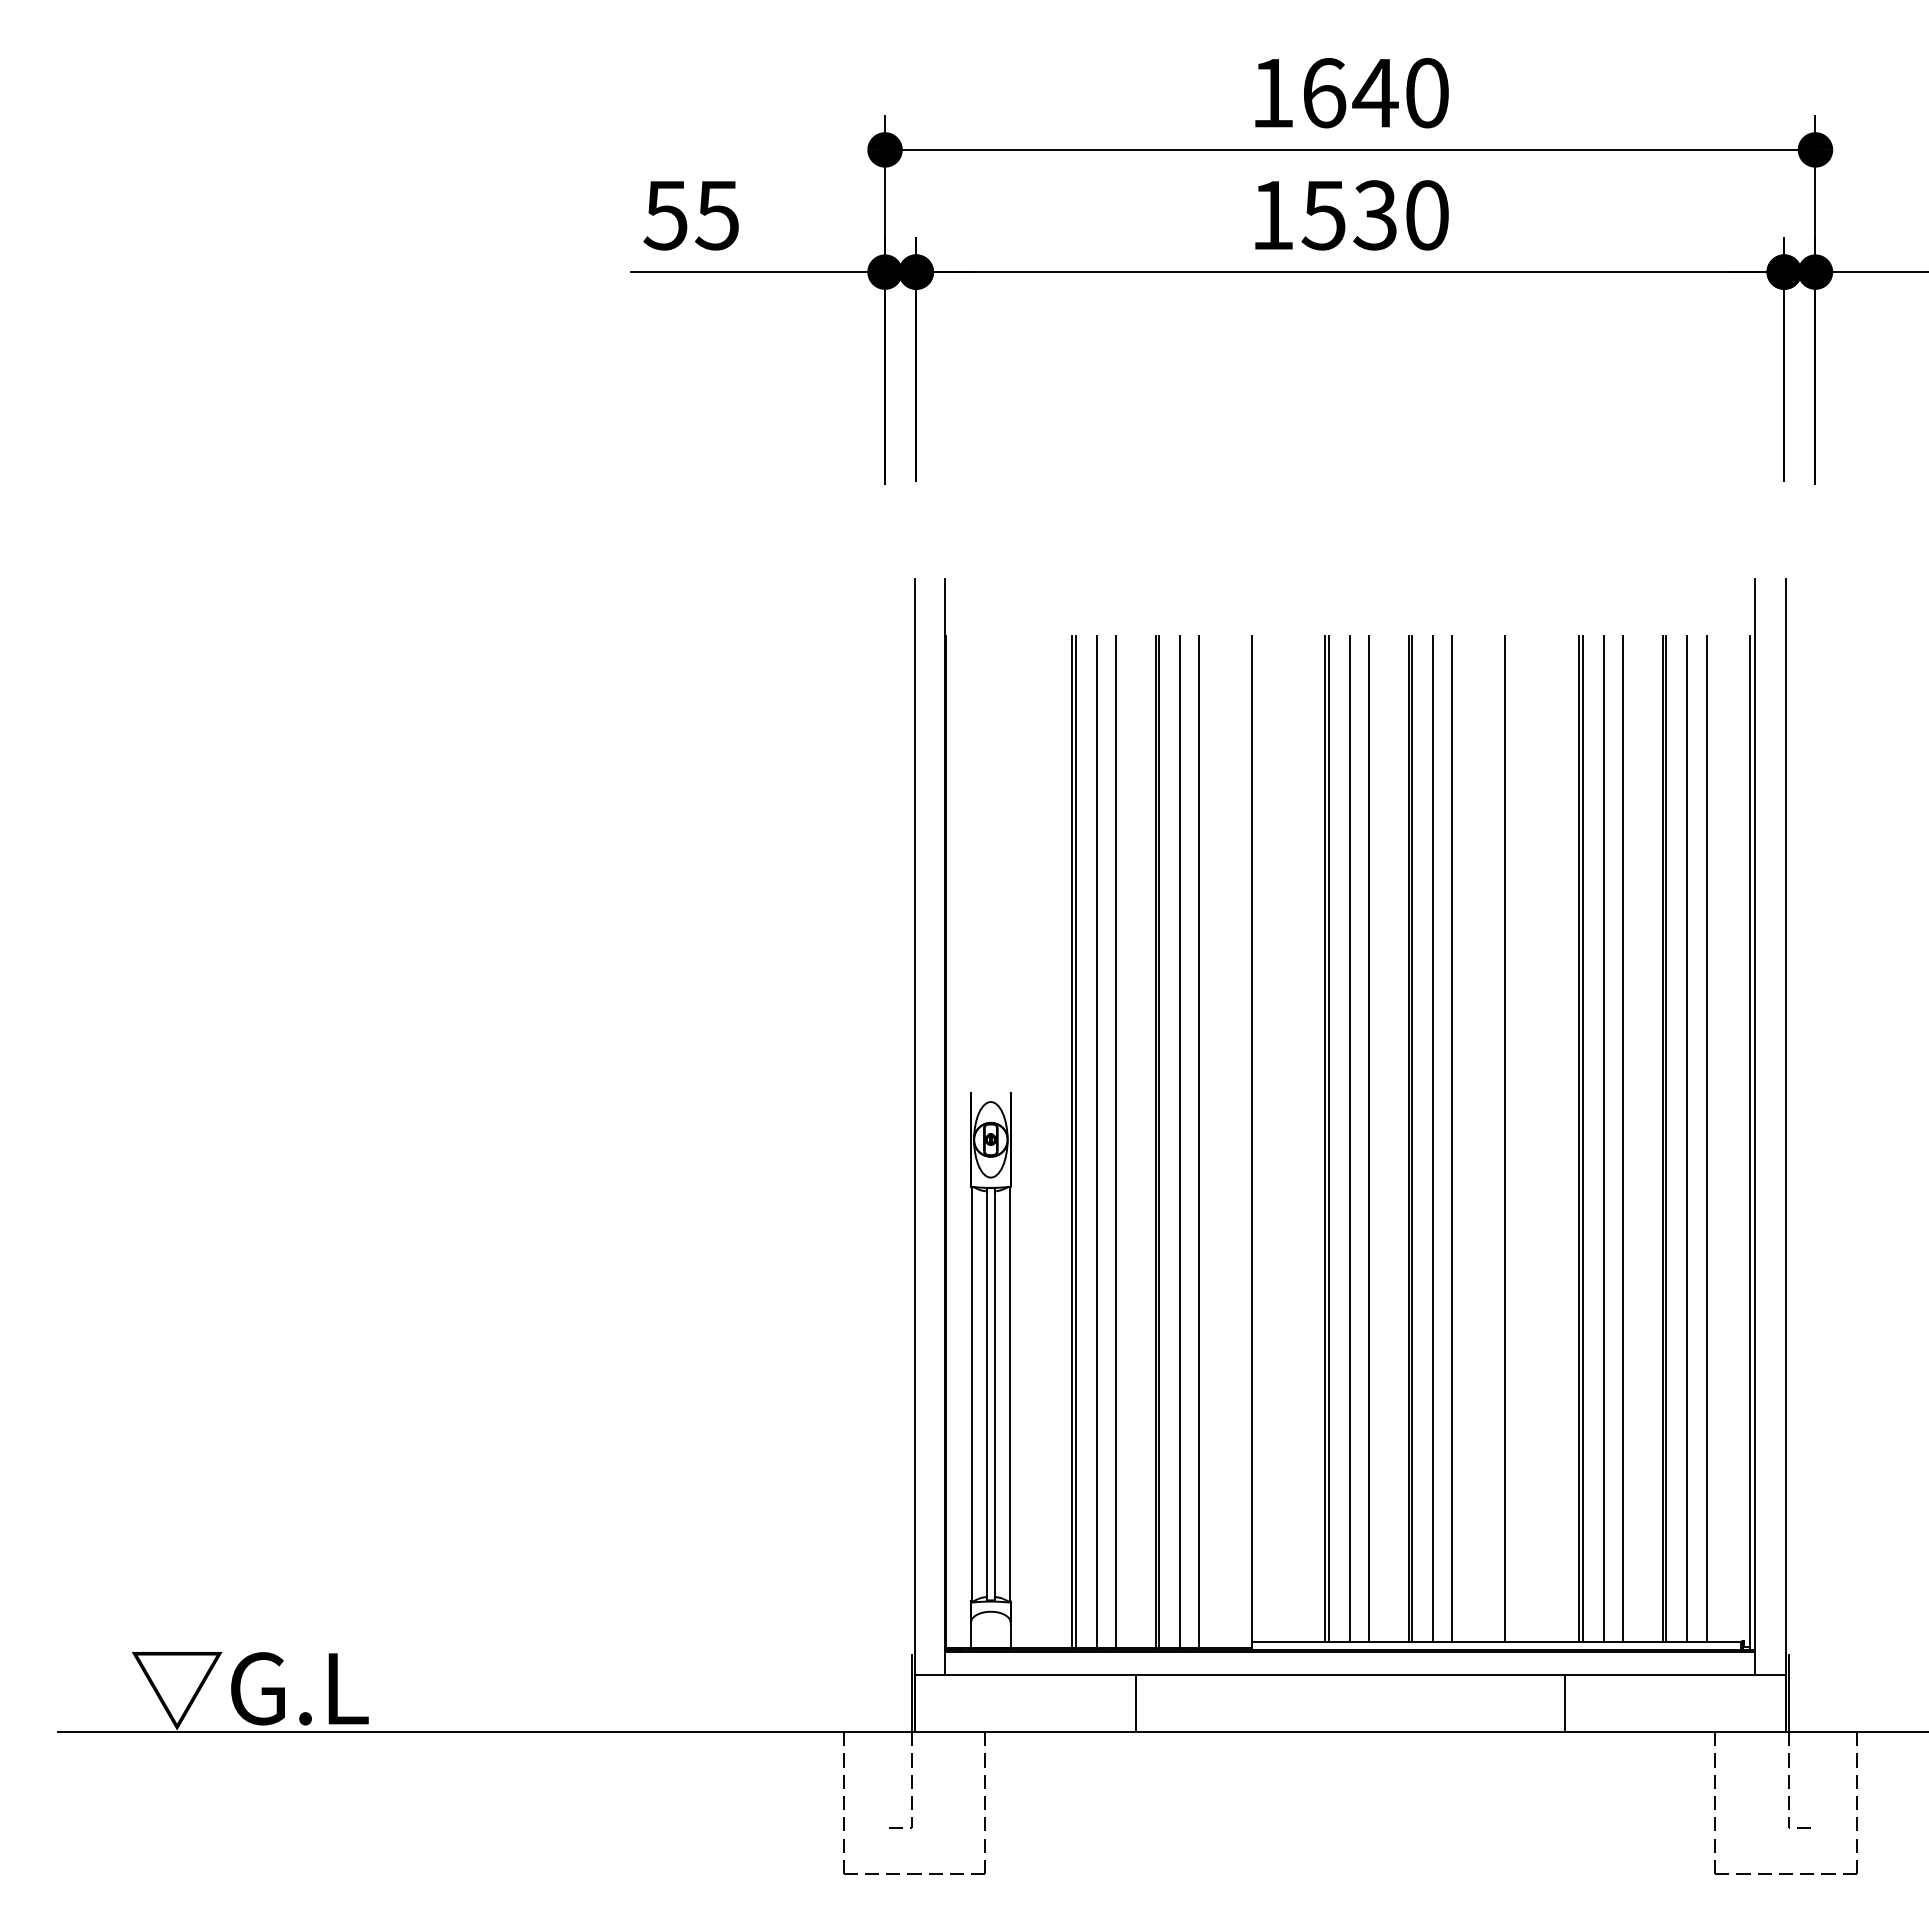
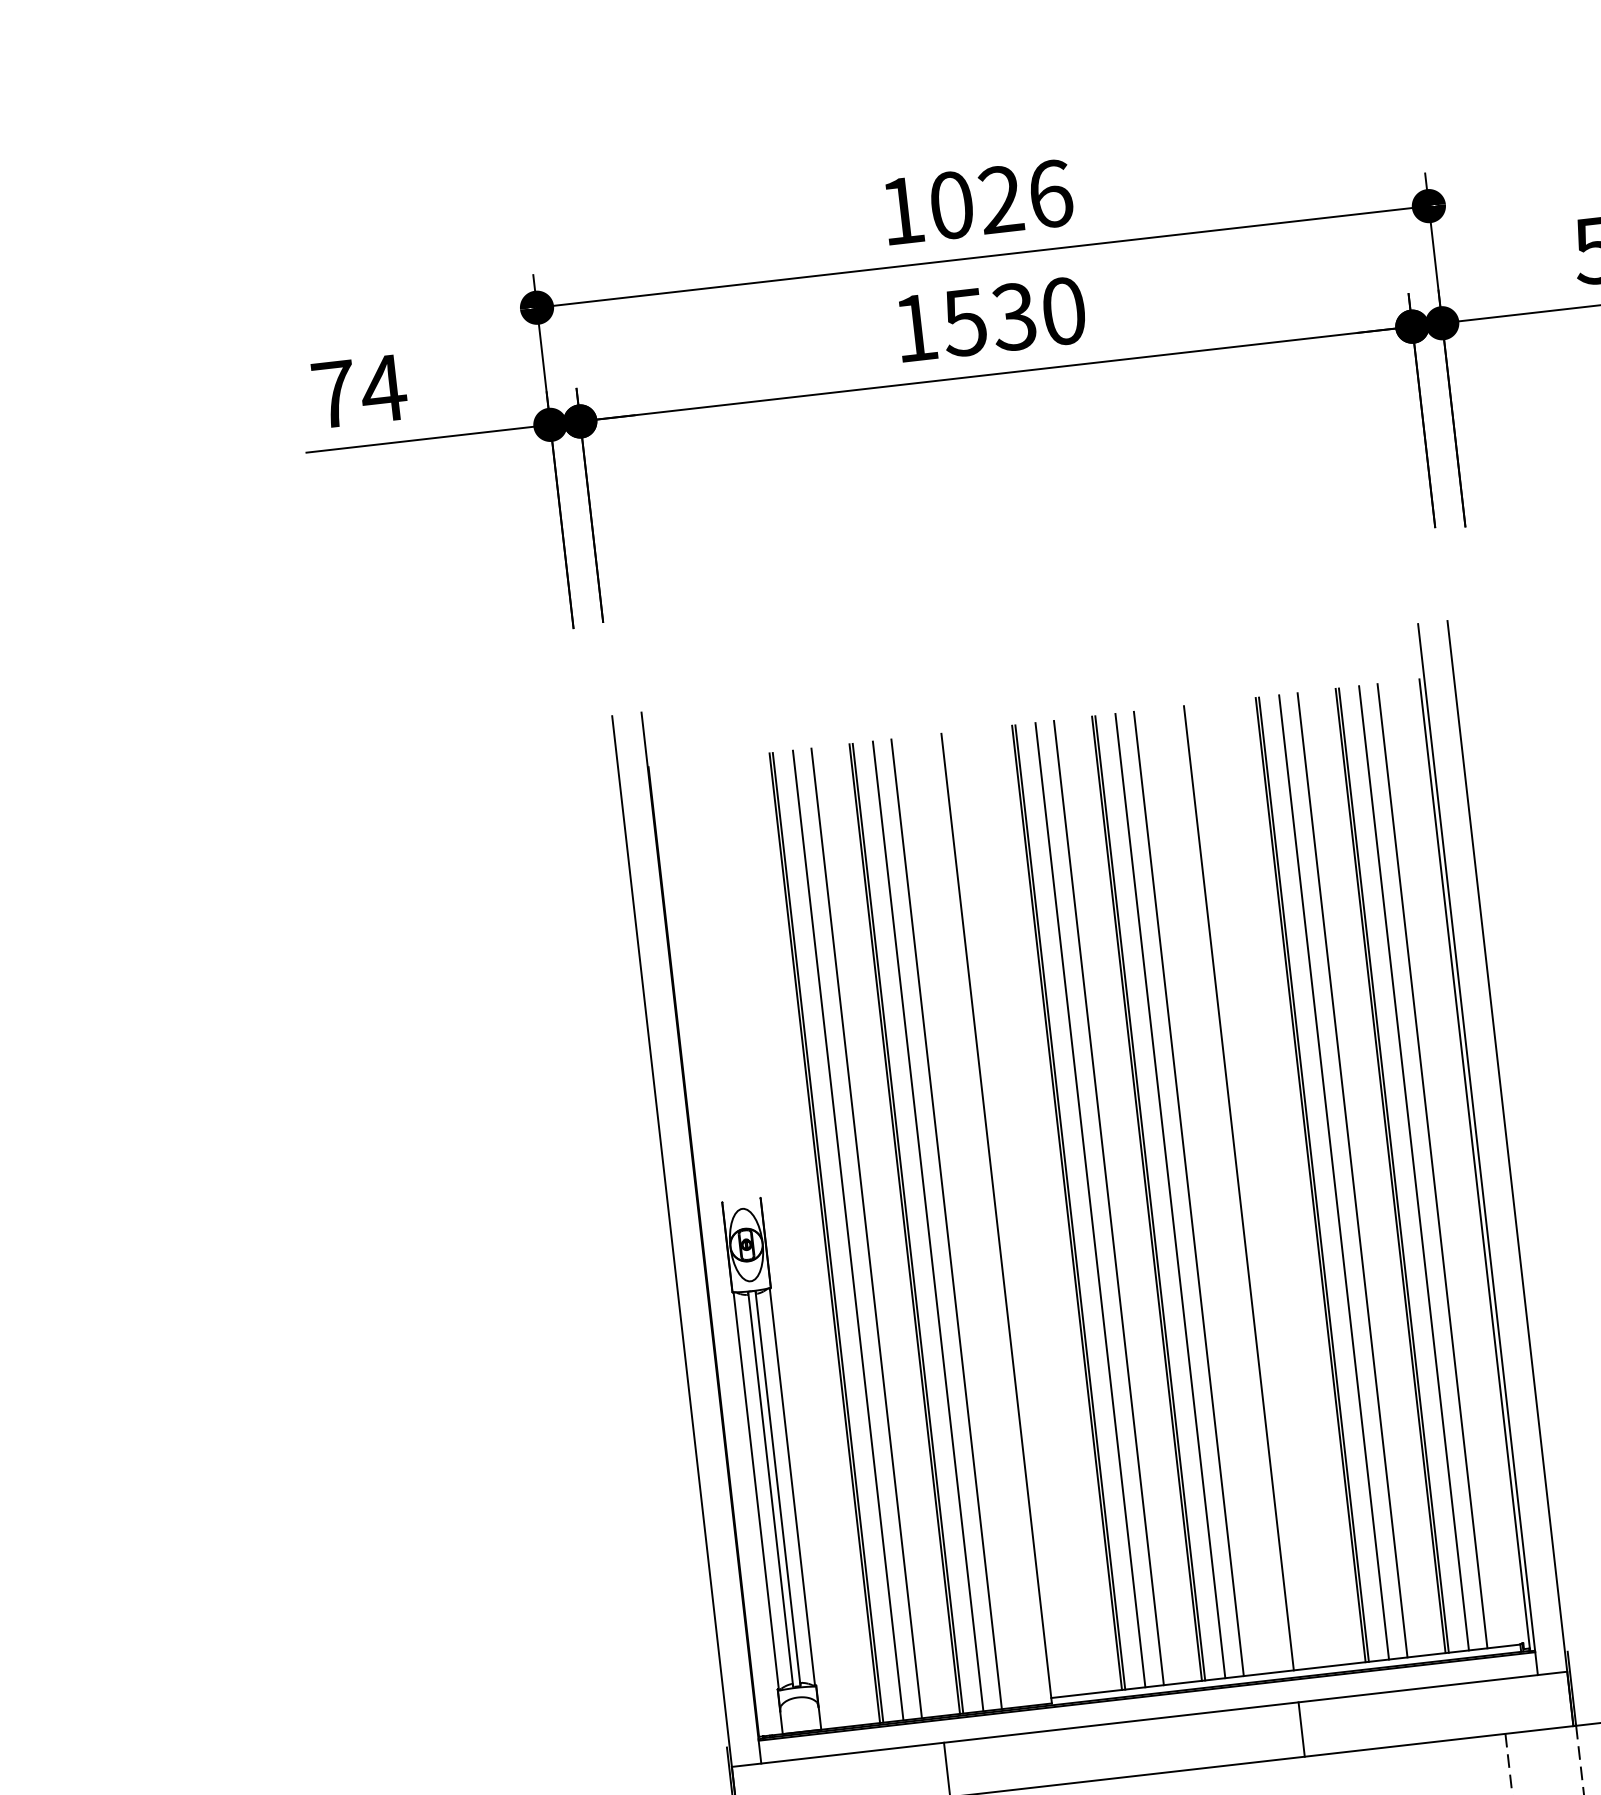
text: (1376, 93) -> (1001, 199), 1640 -> 1026
text: (691, 215) -> (358, 391), 55 -> 74
line: (1564, 1703) -> (1301, 1729), moved

